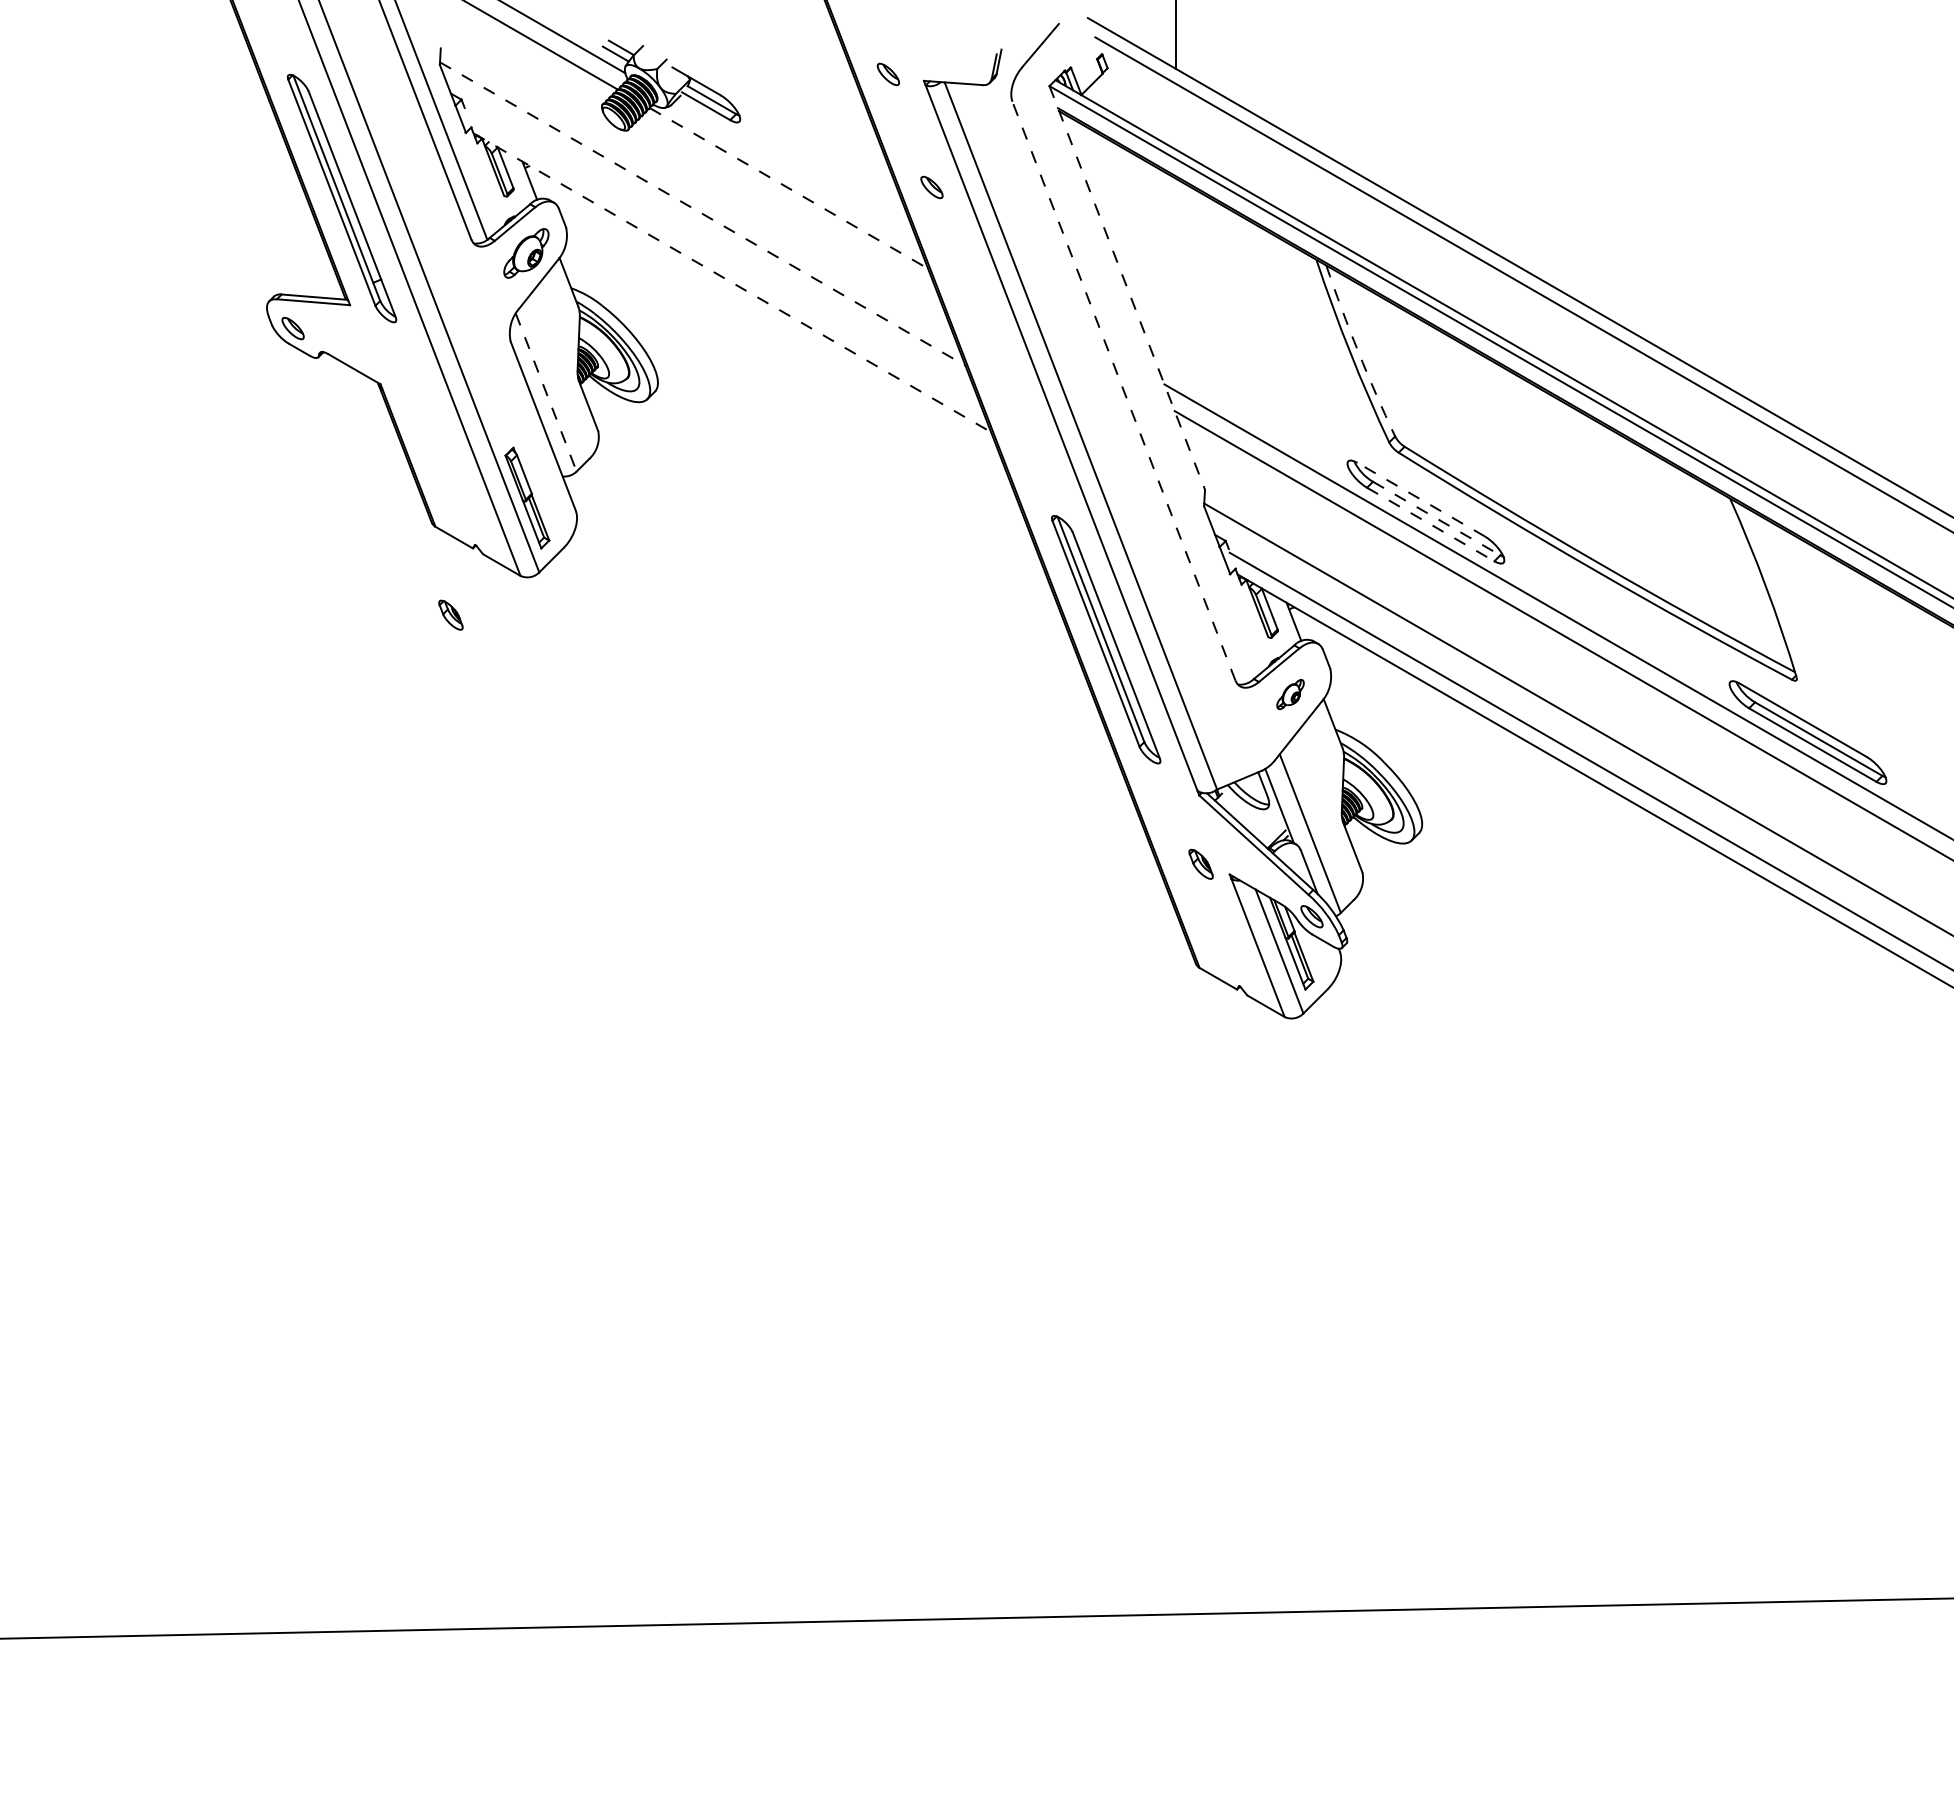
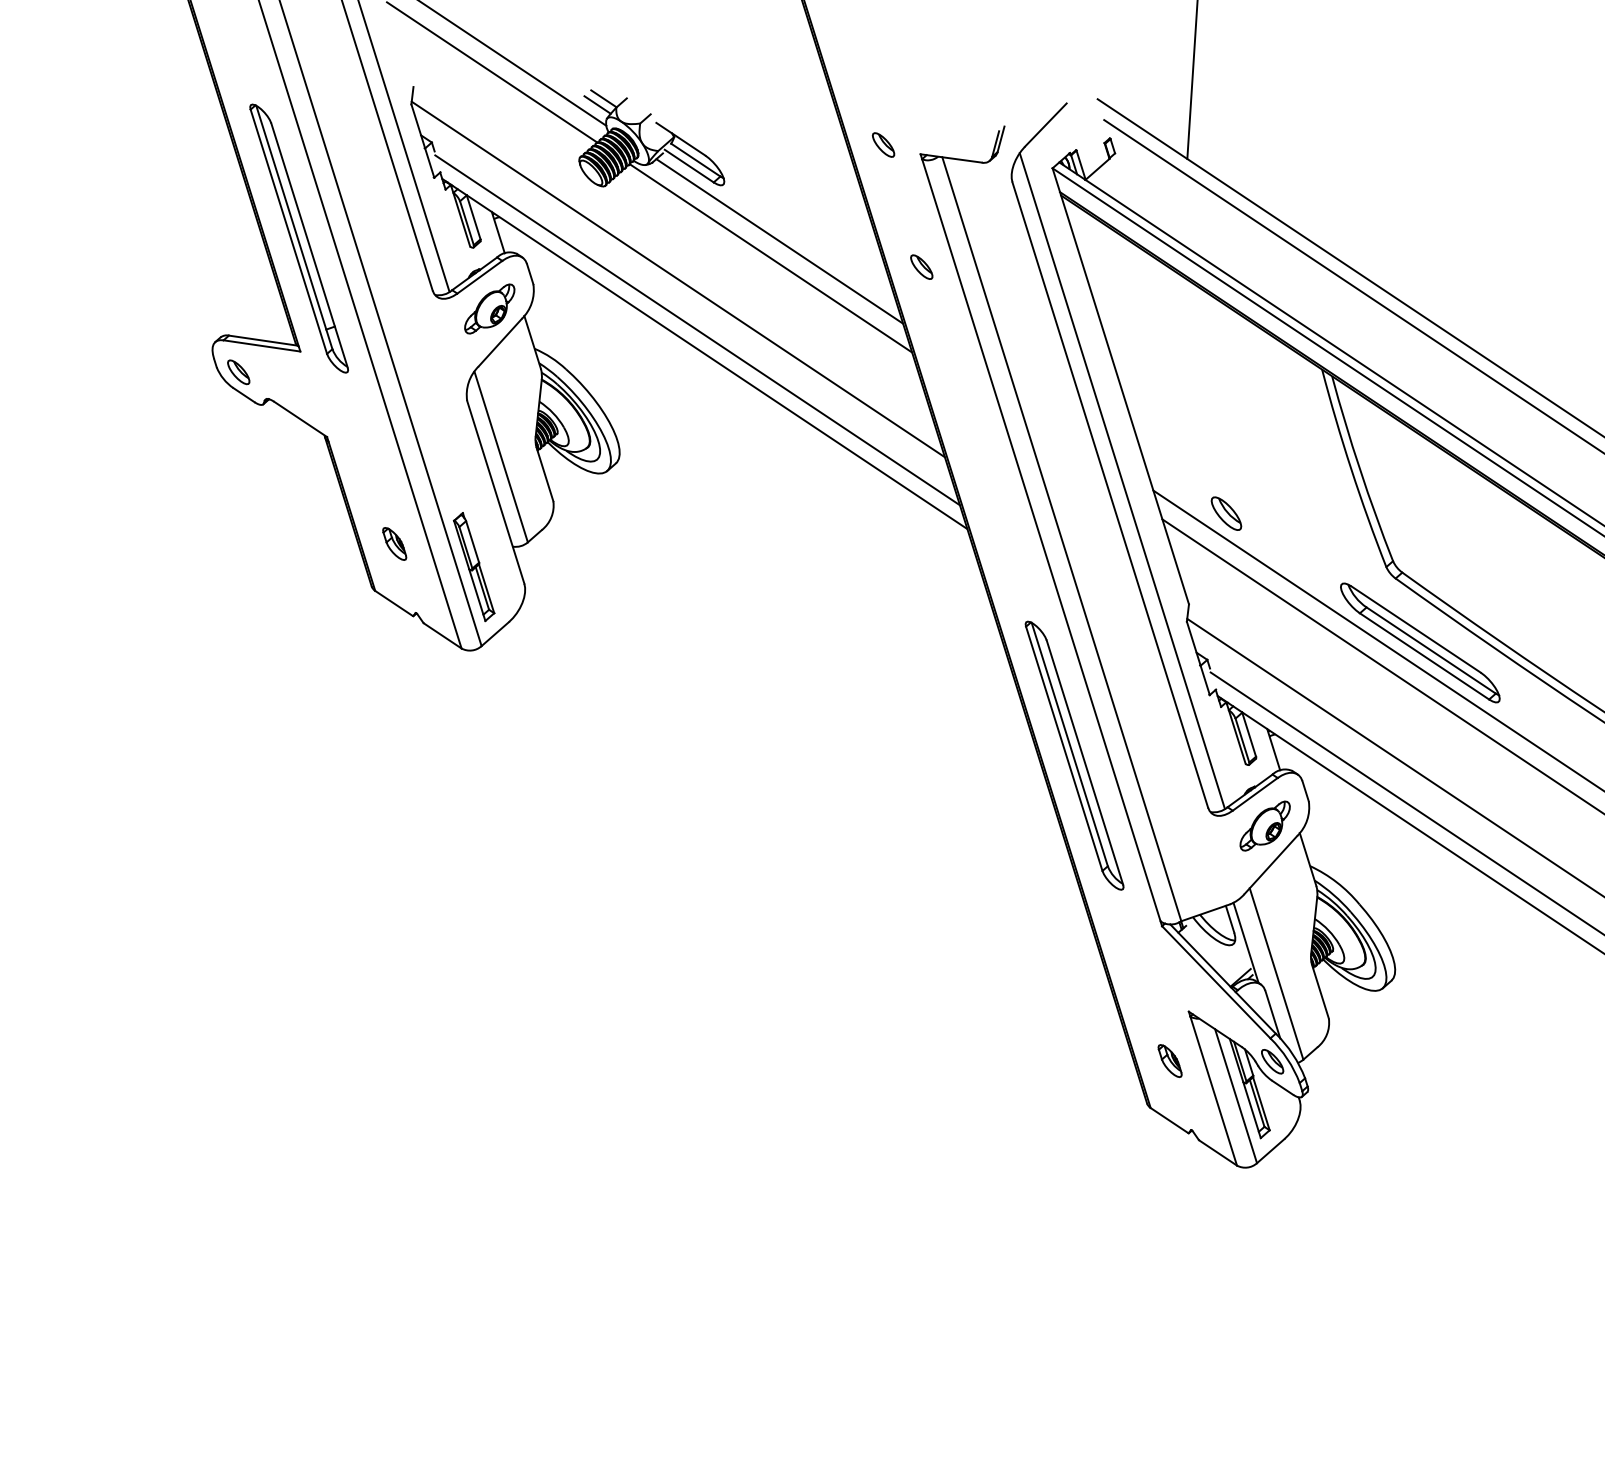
line: (795, 171) -> (779, 240), added
line: (789, 188) -> (771, 258), dashed -> solid
line: (703, 214) -> (679, 280), dashed -> solid
line: (723, 260) -> (697, 329), added
line: (732, 282) -> (705, 353), dashed -> solid
line: (1127, 288) -> (1120, 386), dashed -> solid
arc: (1358, 351) -> (1360, 469), dashed -> solid
line: (1134, 376) -> (1122, 480), added
line: (1123, 390) -> (1109, 494), dashed -> solid
line: (546, 392) -> (501, 456), dashed -> solid
part: (1234, 401) -> (1226, 513), added
line: (1421, 499) -> (1416, 629), dashed -> solid
line: (1436, 518) -> (1431, 650), dashed -> solid
line: (1430, 524) -> (1424, 656), dashed -> solid
part: (450, 614) -> (394, 543), moved
part: (1290, 694) -> (1265, 826), size x1.67
part: (1200, 863) -> (1169, 1060), moved

